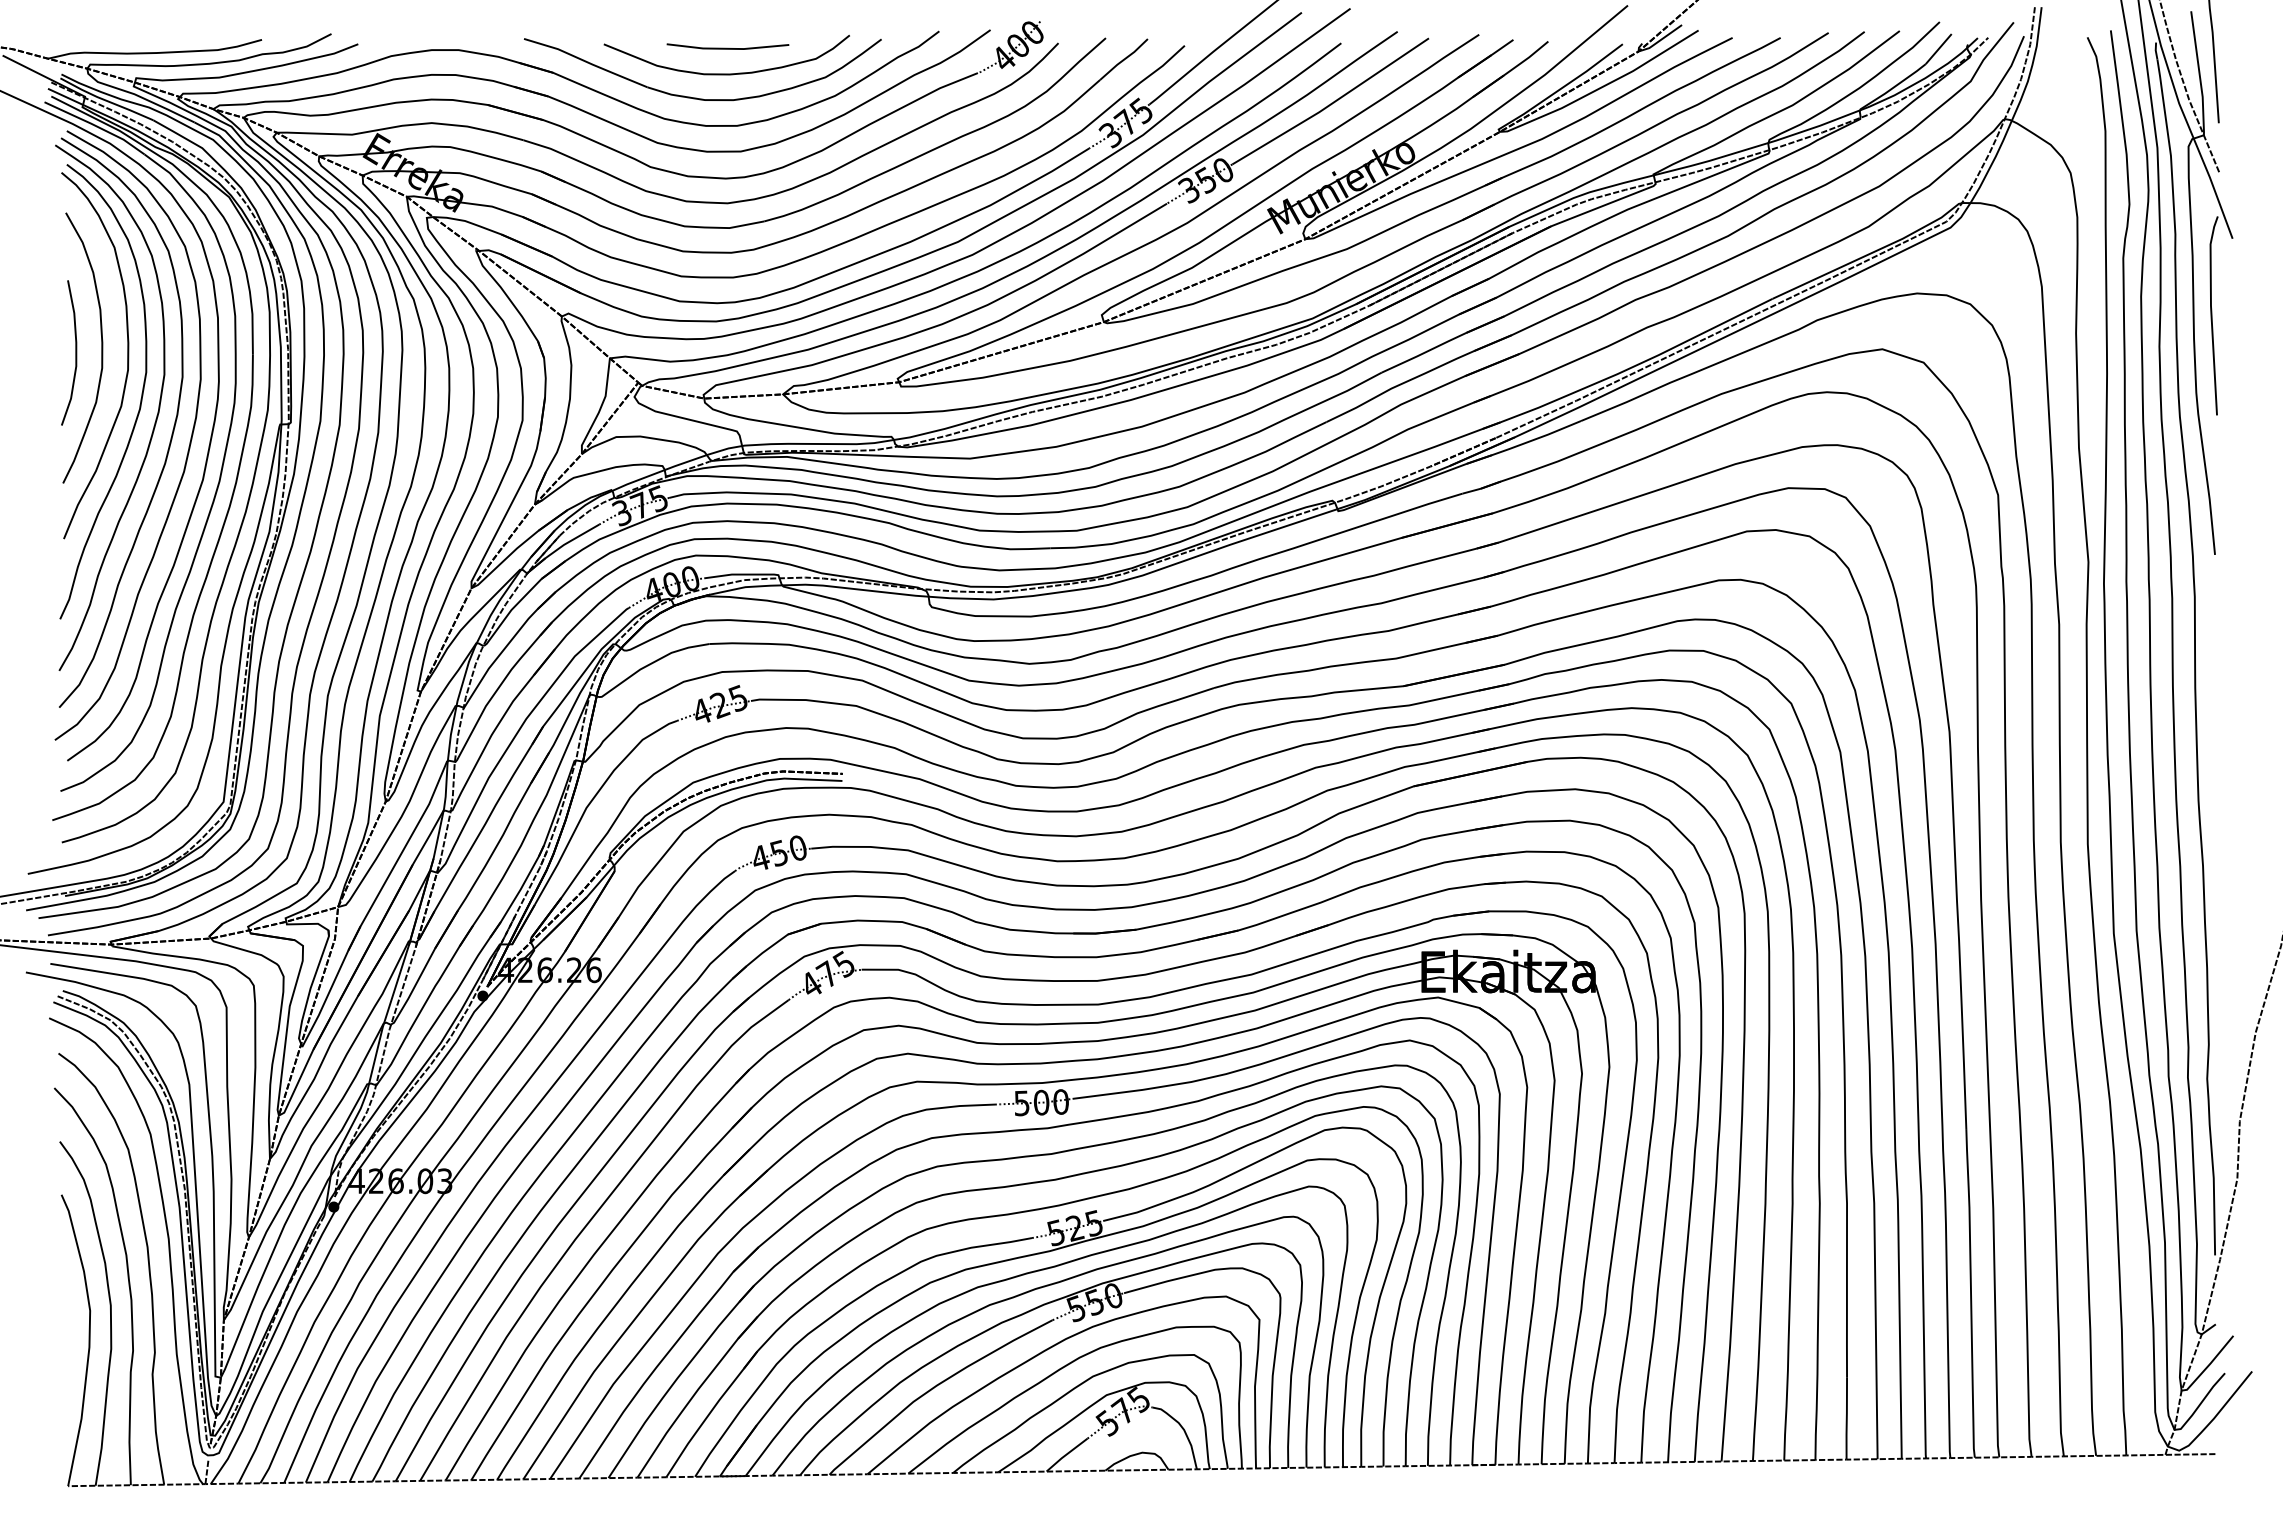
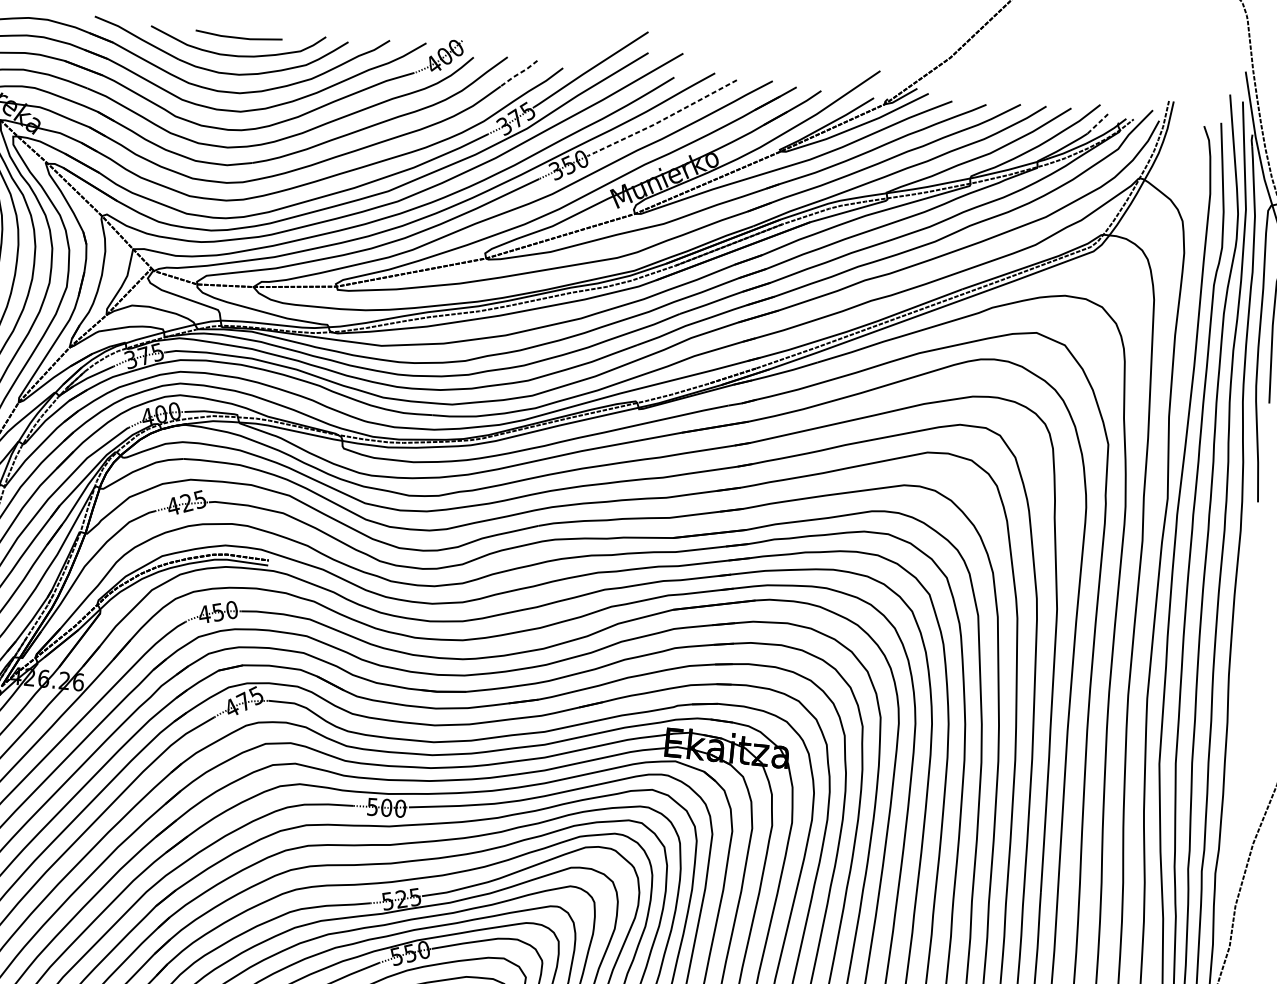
line: (1938, 49) -> (1097, 124), solid -> dashed
line: (1124, 59) -> (519, 73), solid -> dashed
line: (1330, 104) -> (662, 120), solid -> dashed

